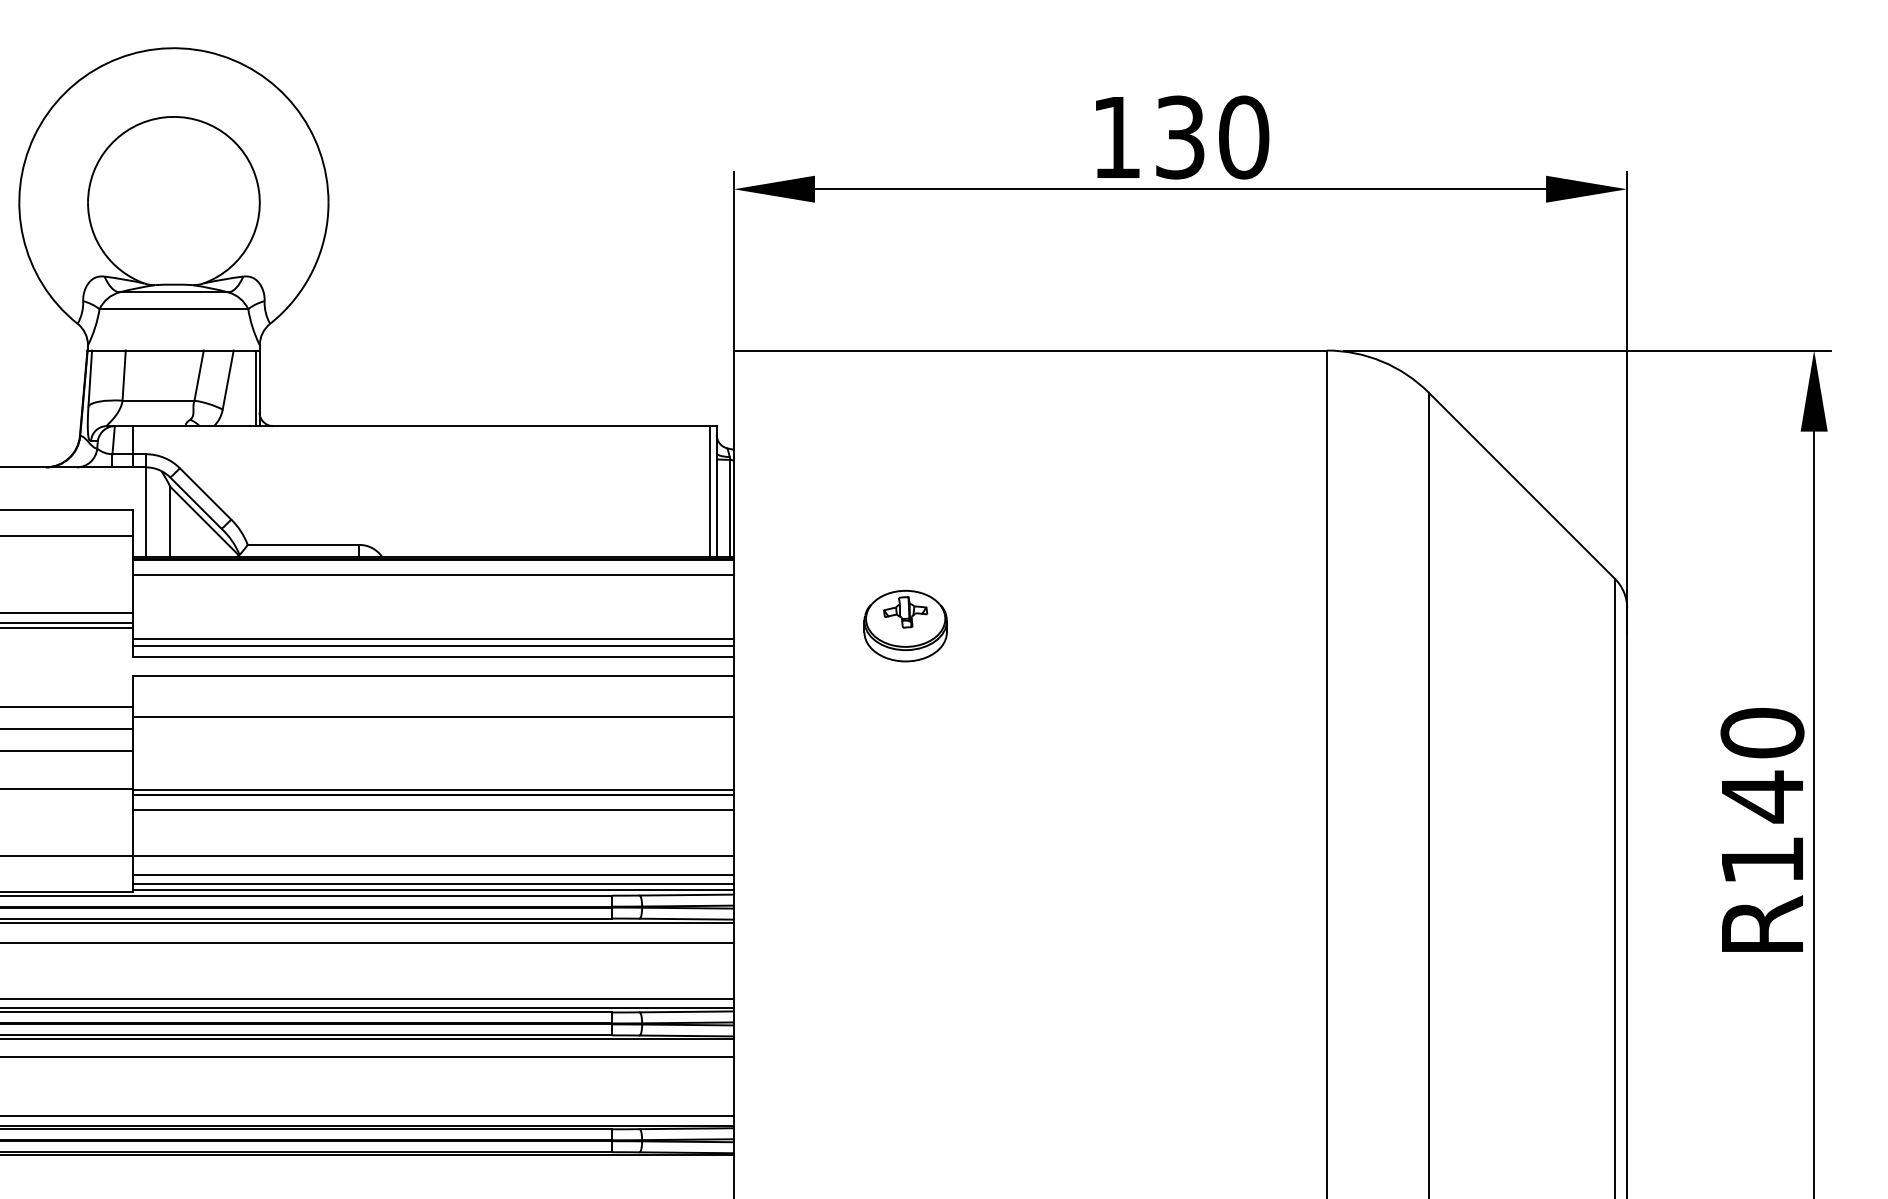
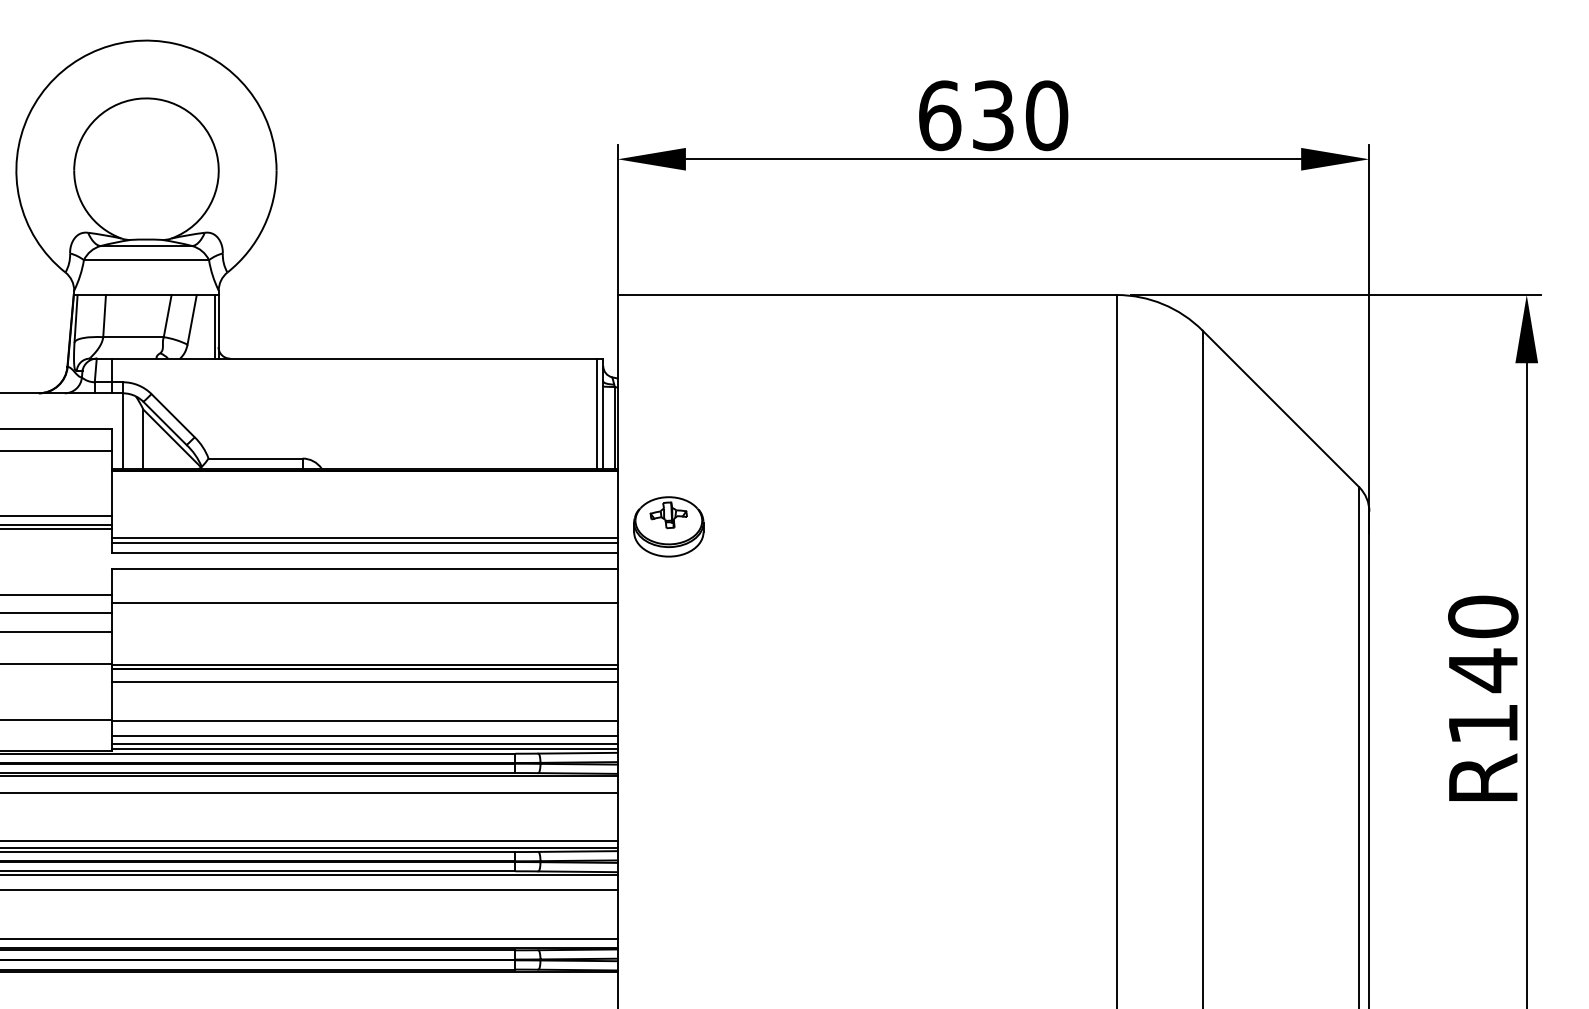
text: (1117, 137) -> (940, 115), 130 -> 630
line: (432, 574) -> (364, 483), removed
part: (905, 625) -> (668, 526), moved

